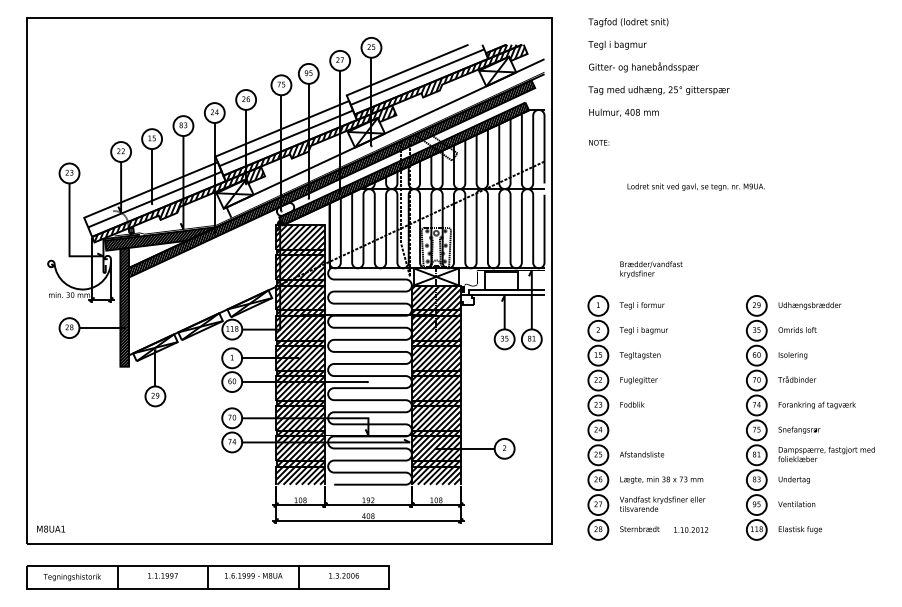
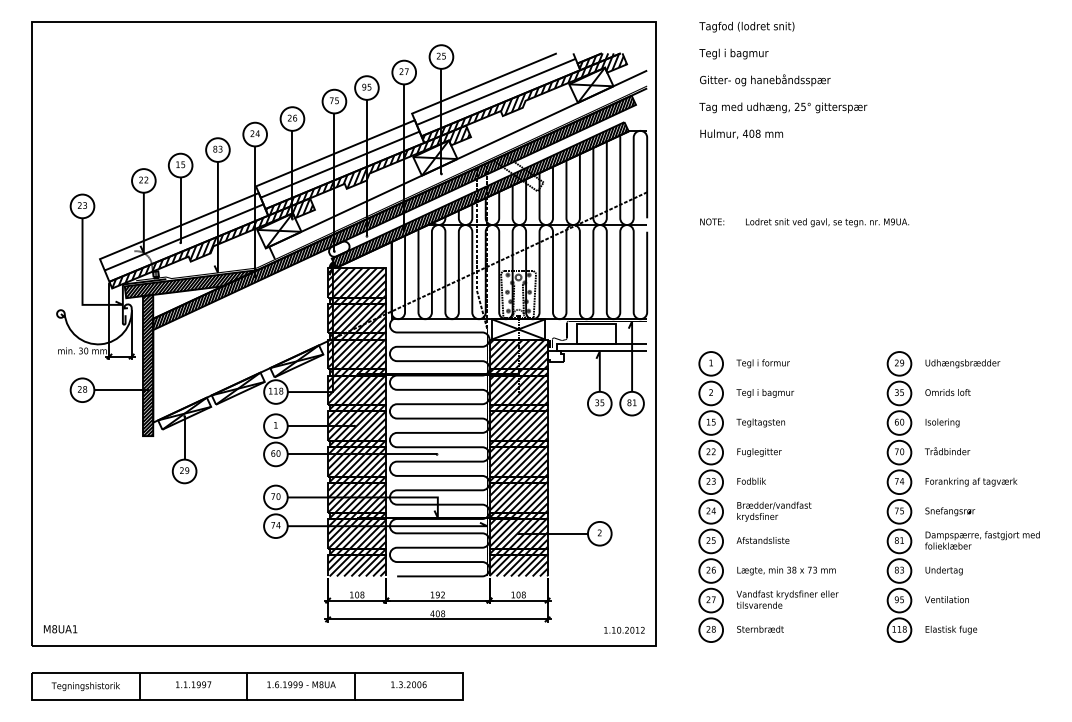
text: (599, 142) -> (712, 221), moved
text: (651, 269) -> (774, 511), moved
text: (691, 529) -> (624, 629), moved

